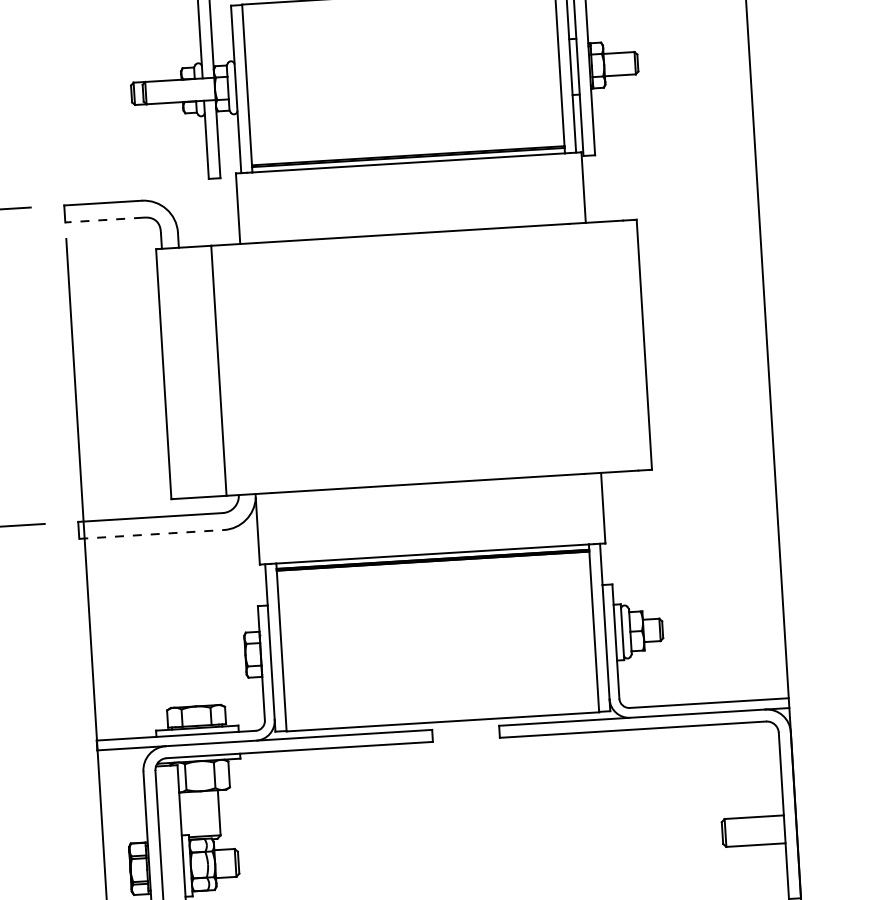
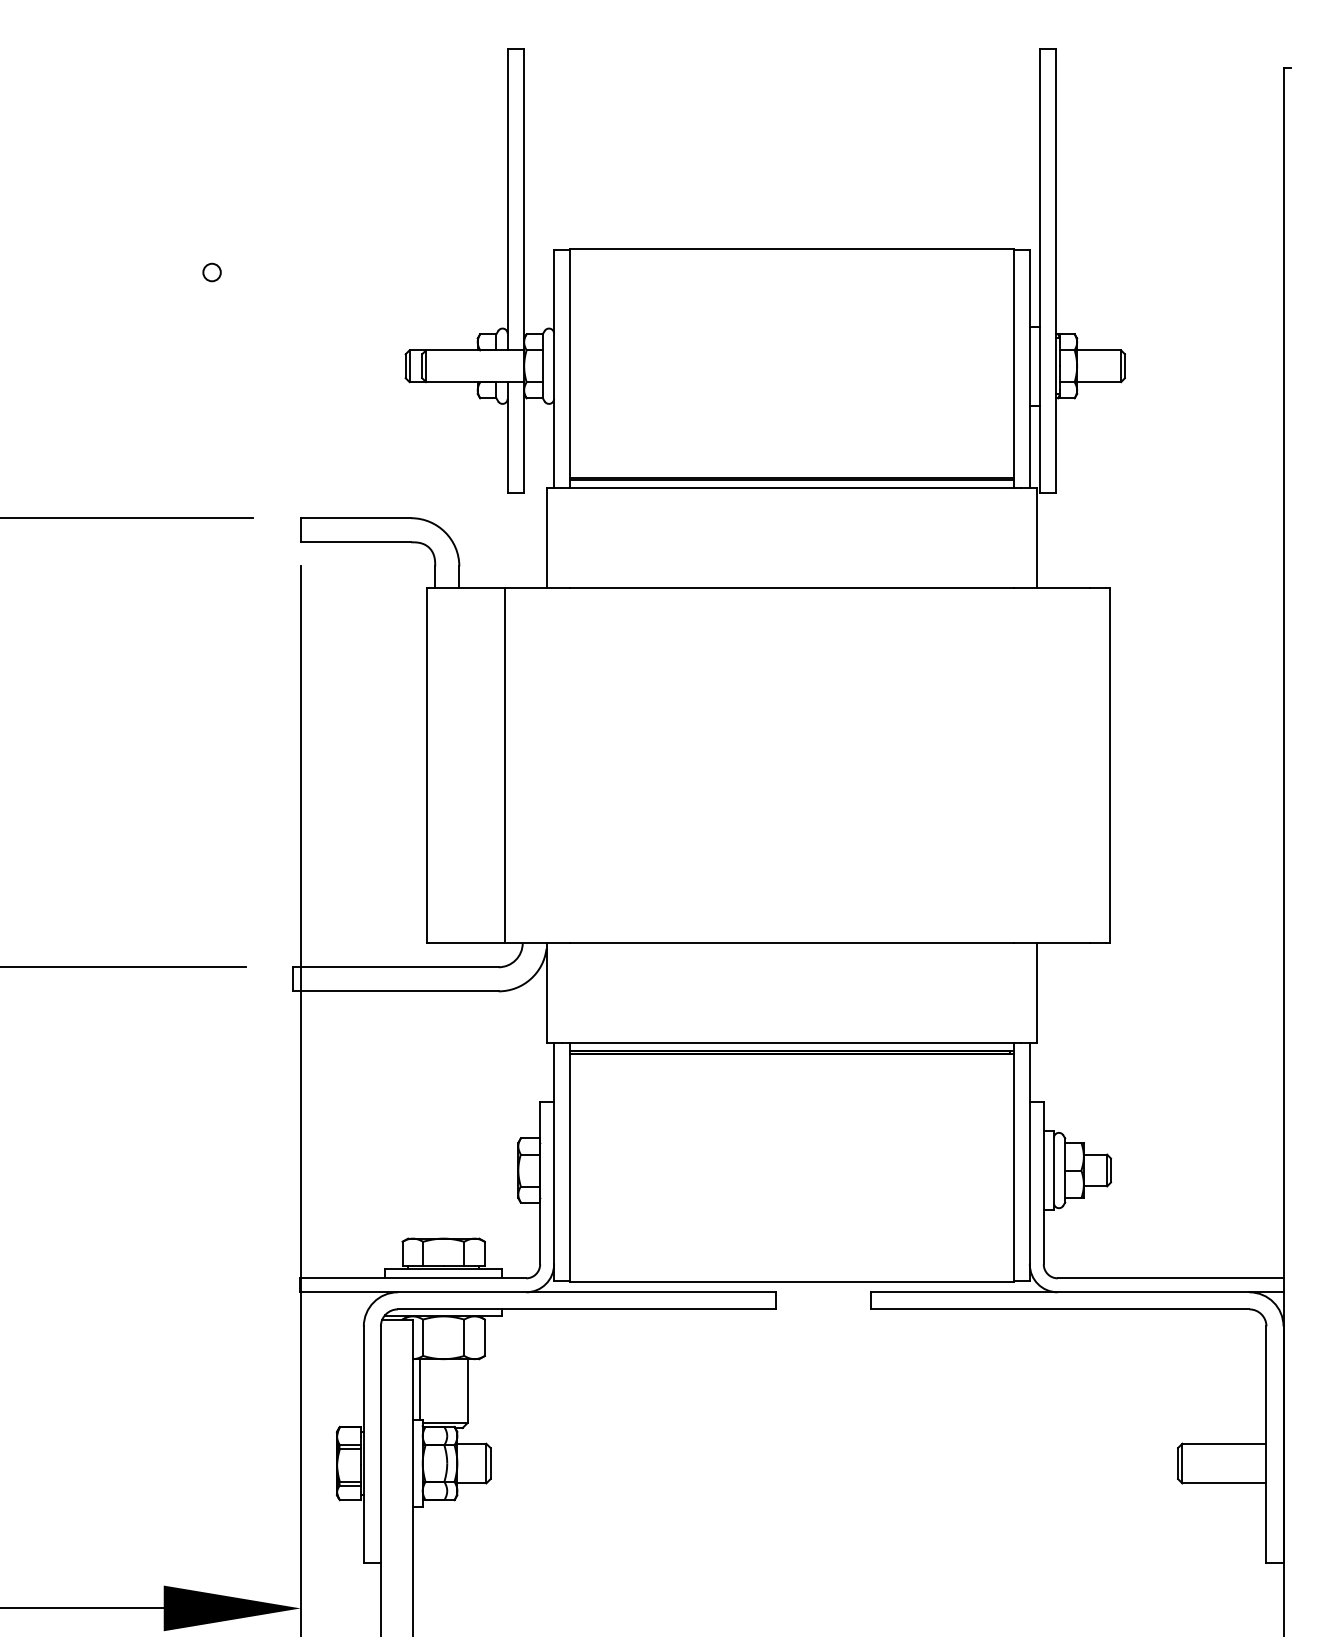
line: (103, 220) -> (355, 542), dashed -> solid
line: (151, 534) -> (395, 991), dashed -> solid
line: (185, 813) -> (419, 1389), added

